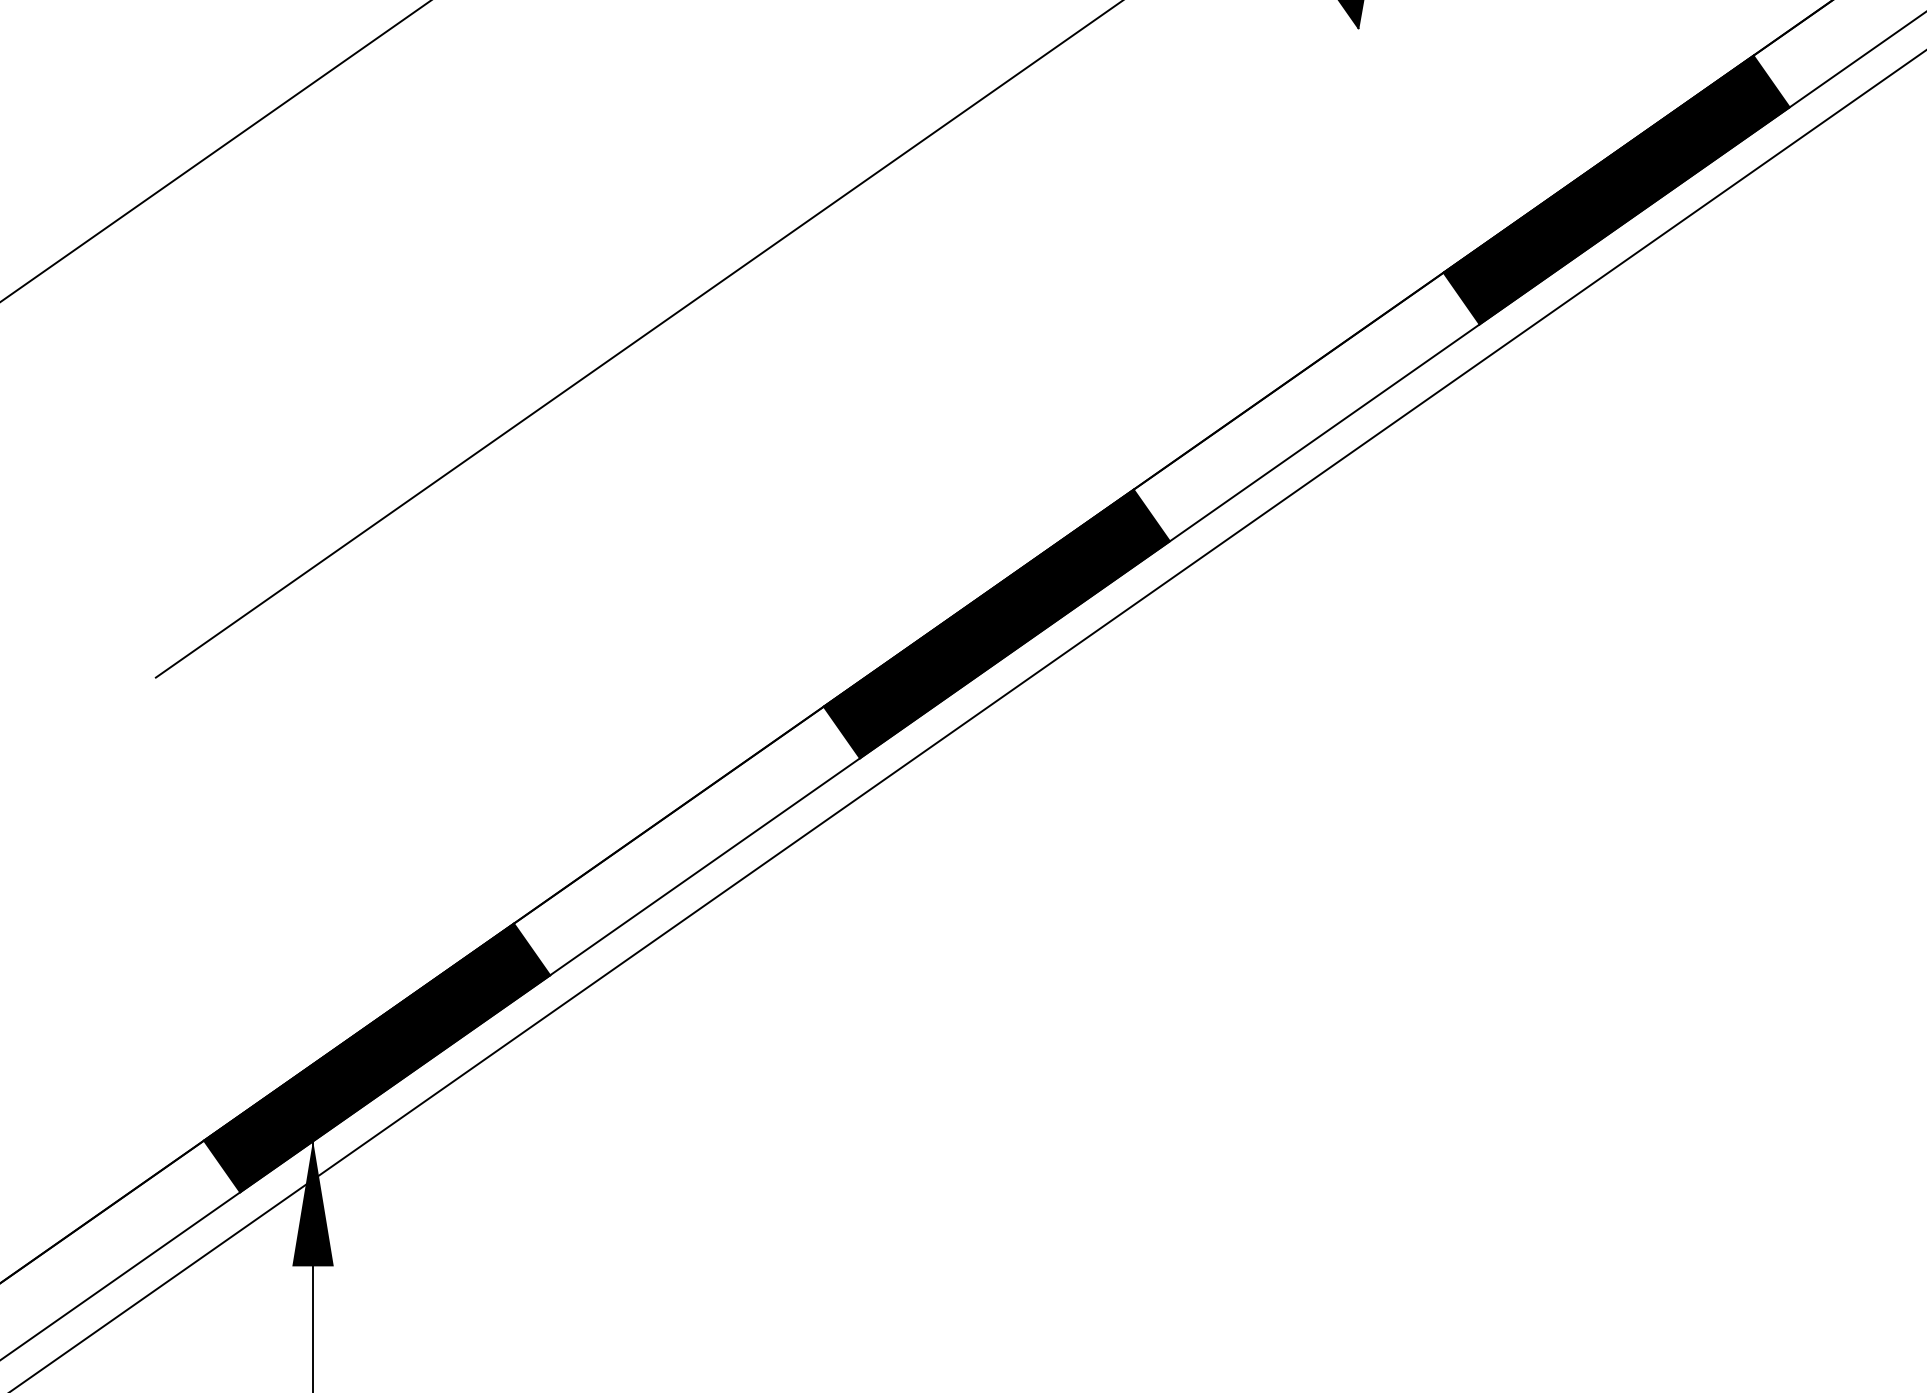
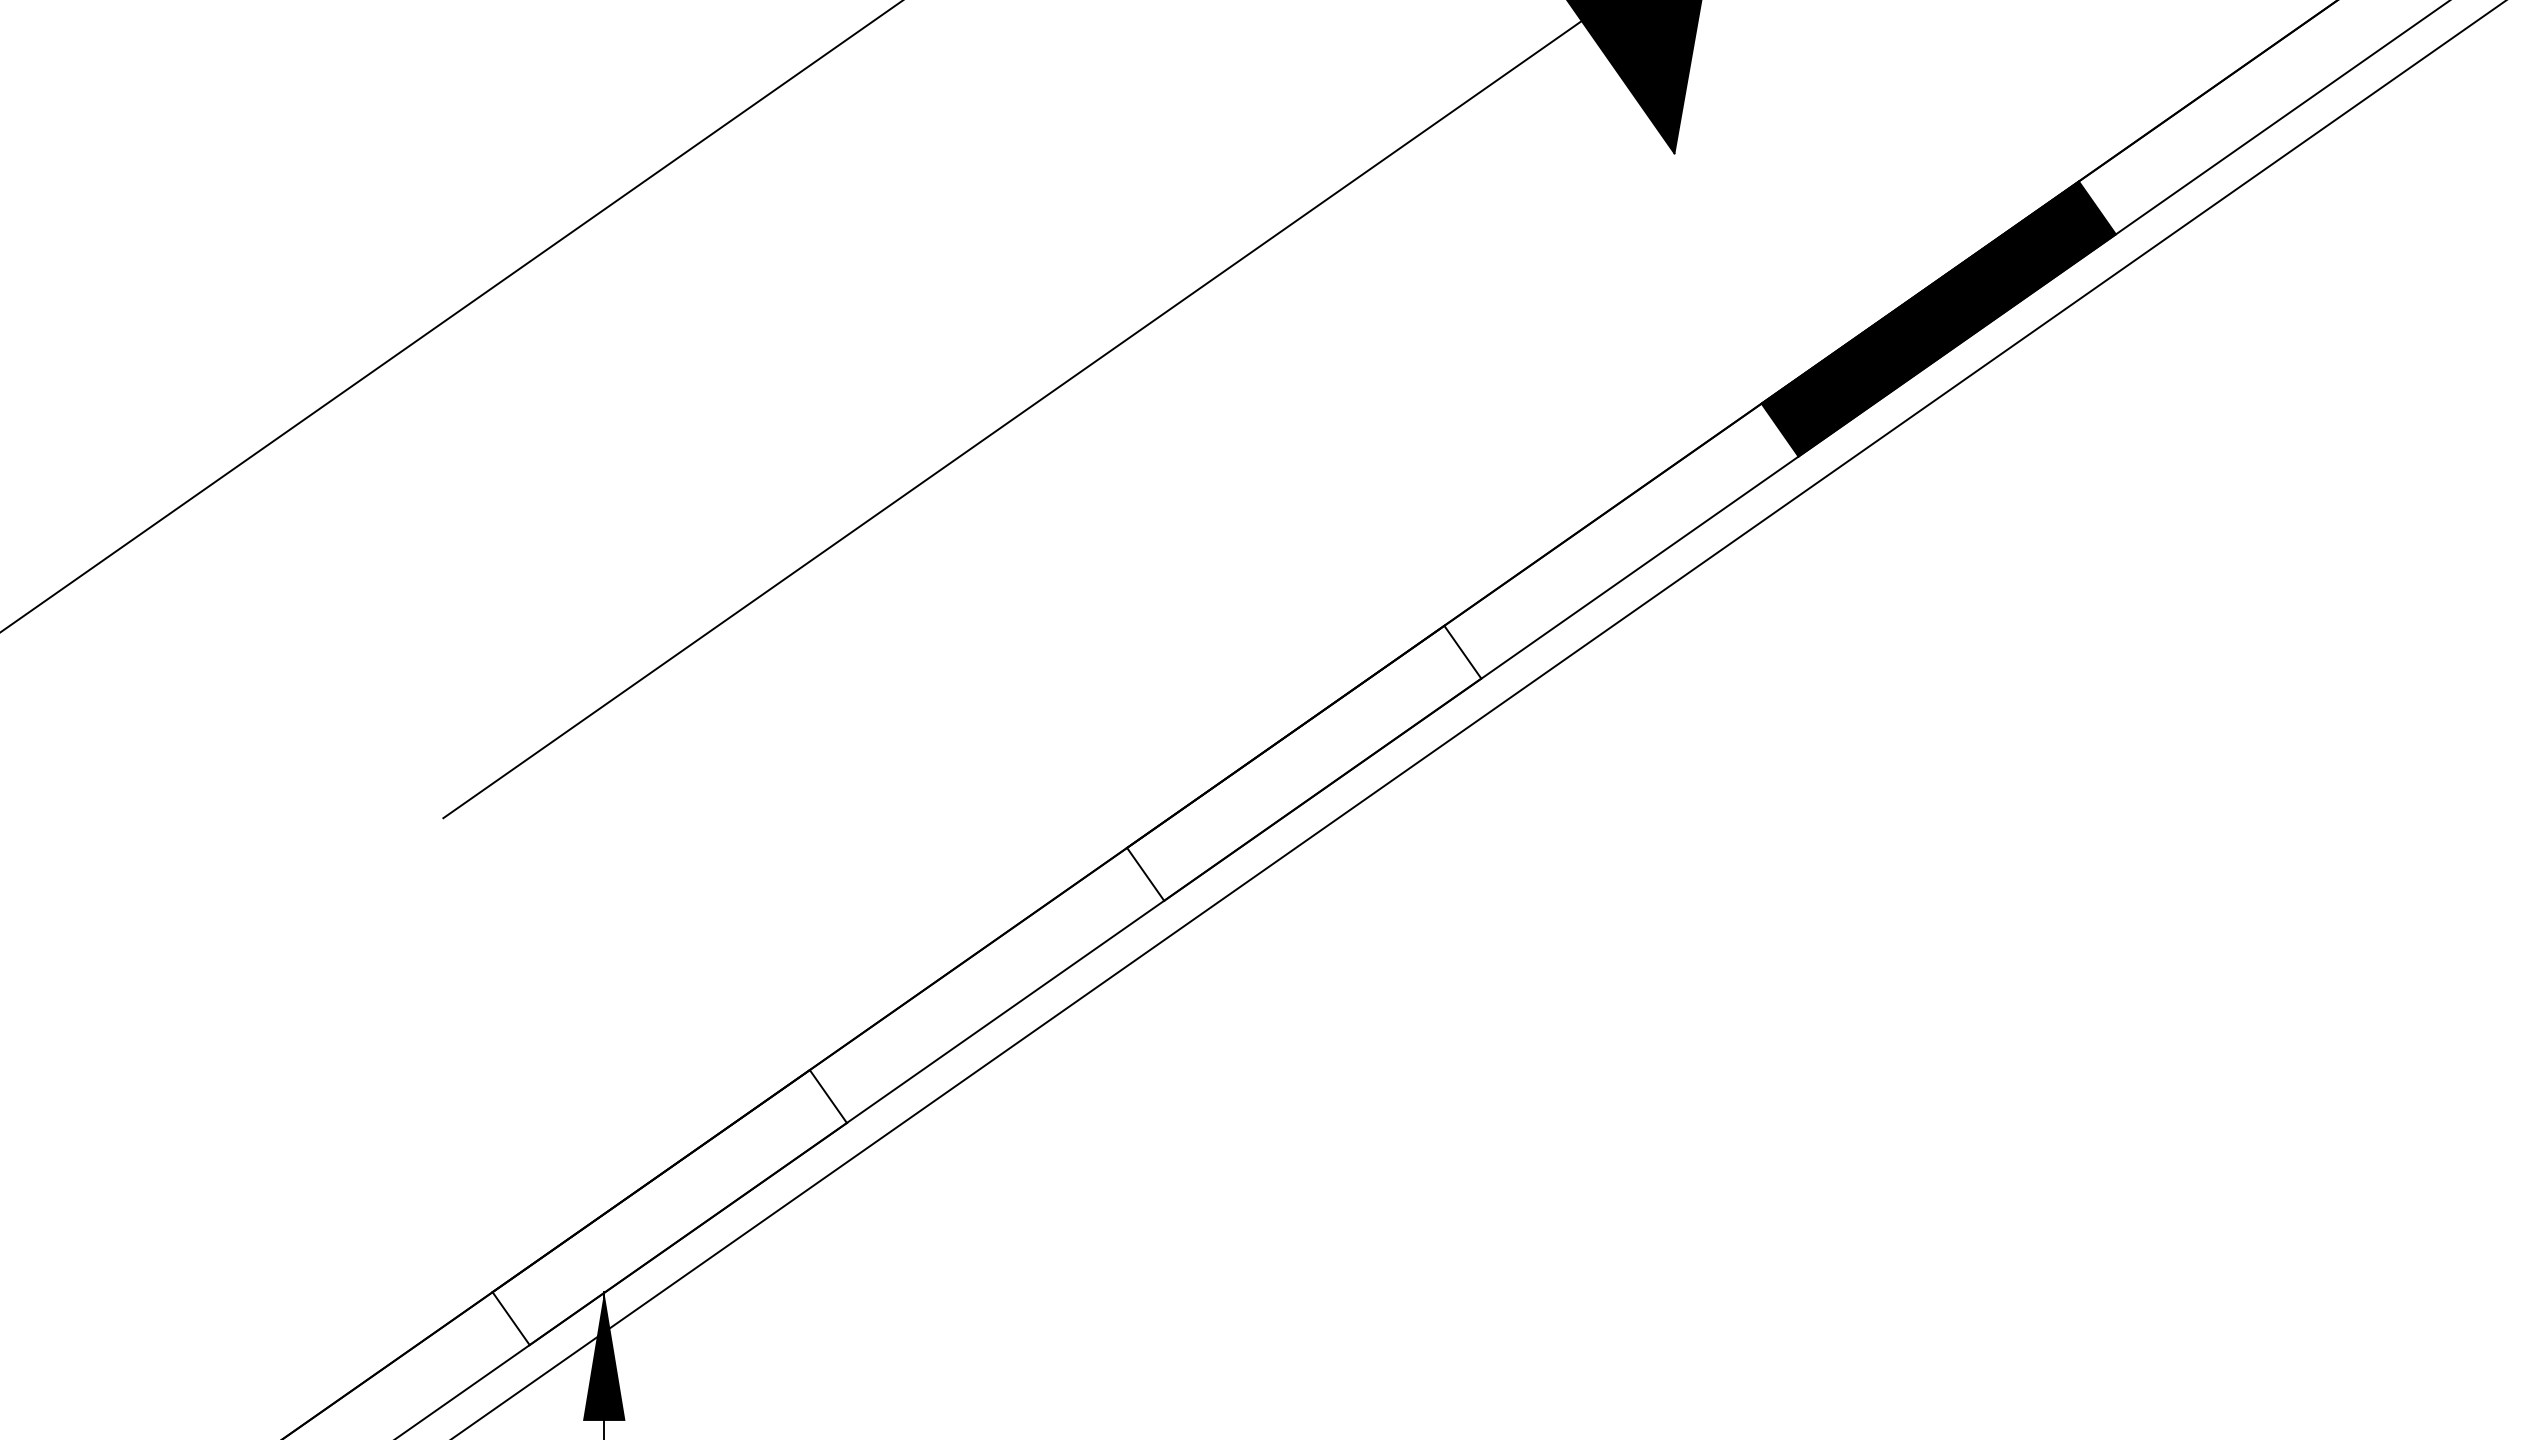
fill: (997, 623) -> (1304, 762), removed
fill: (376, 1057) -> (669, 1207), removed

